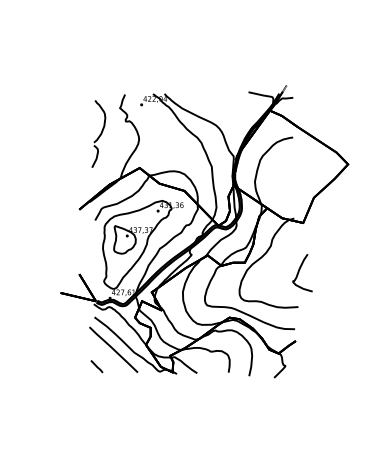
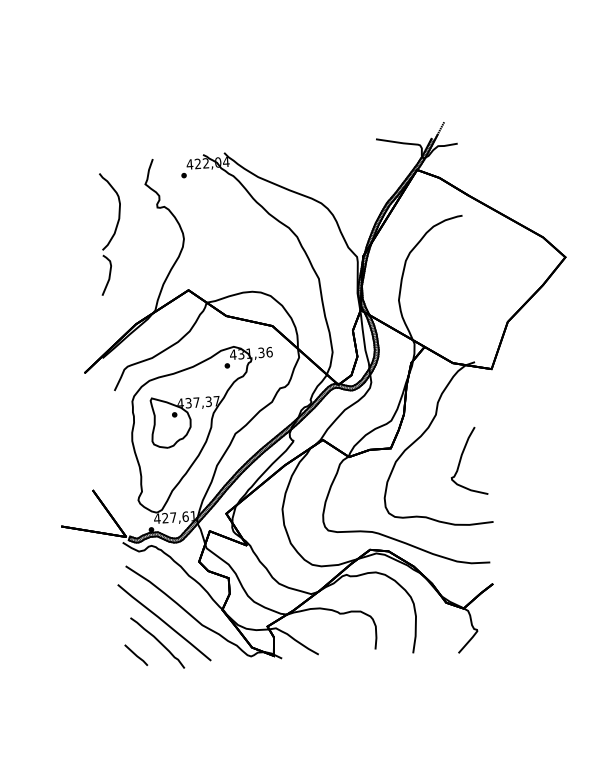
curve: (299, 272) -> (462, 461), moved
part: (108, 360) -> (156, 642), added

